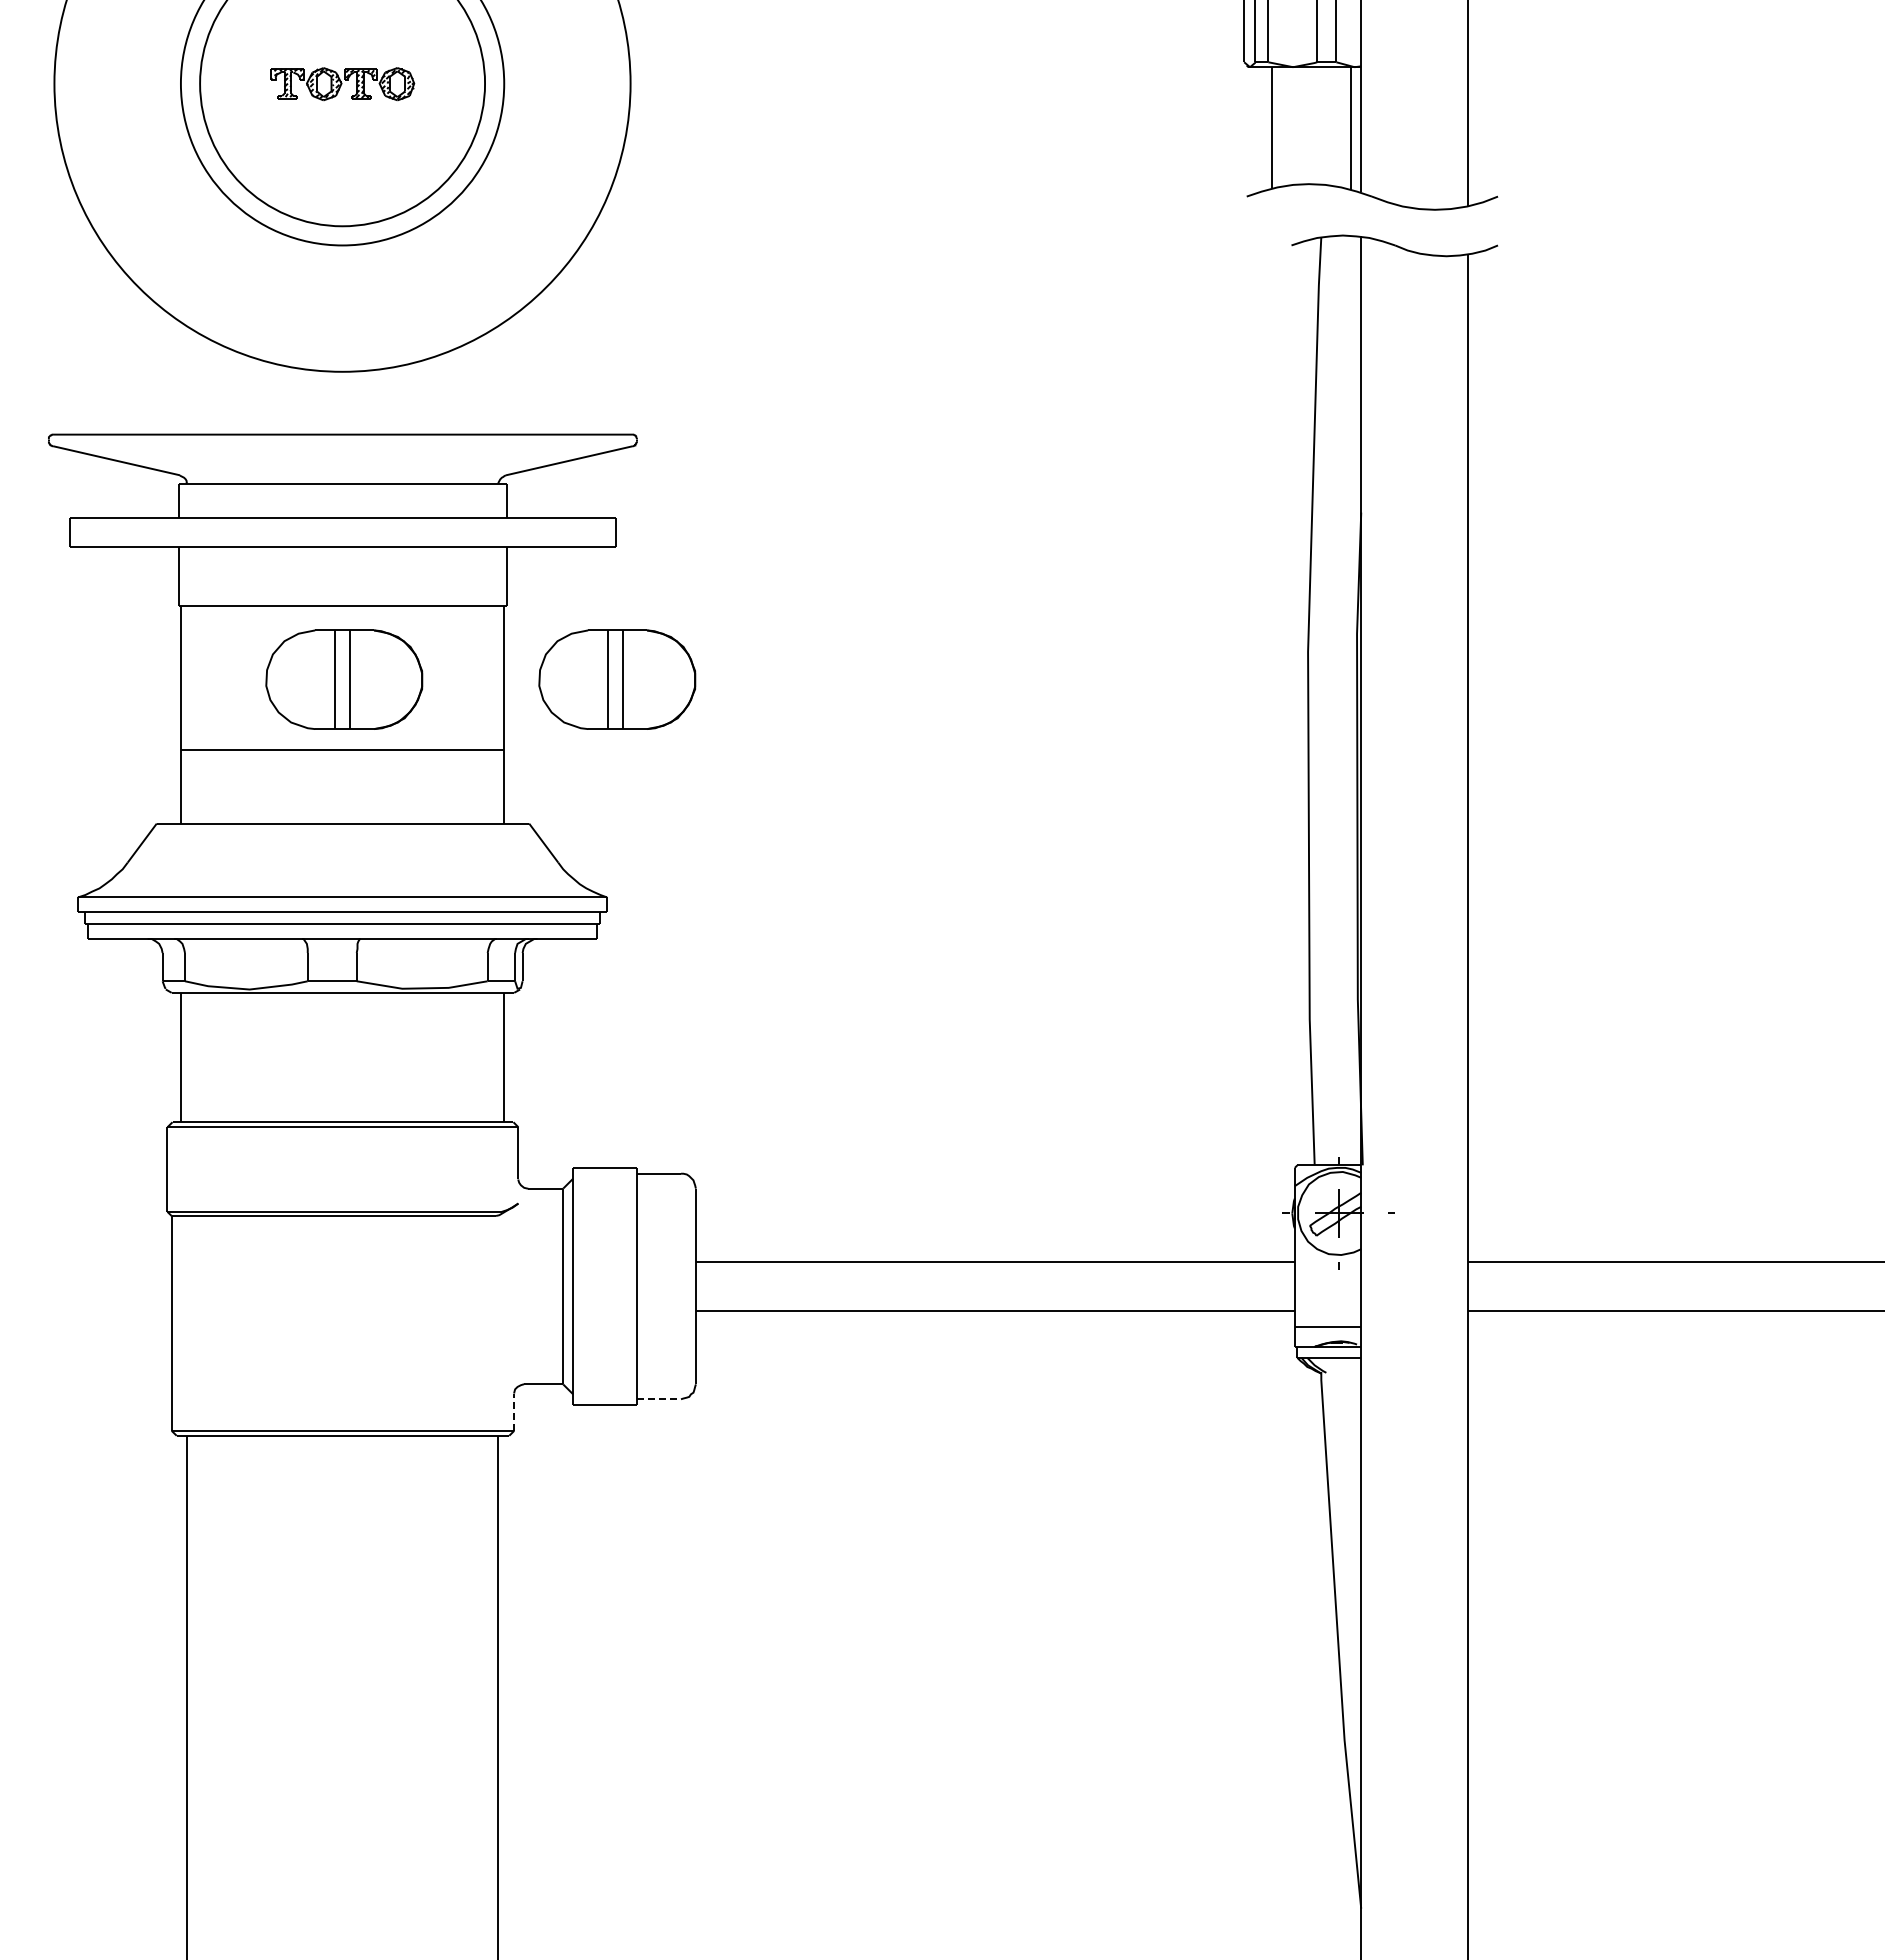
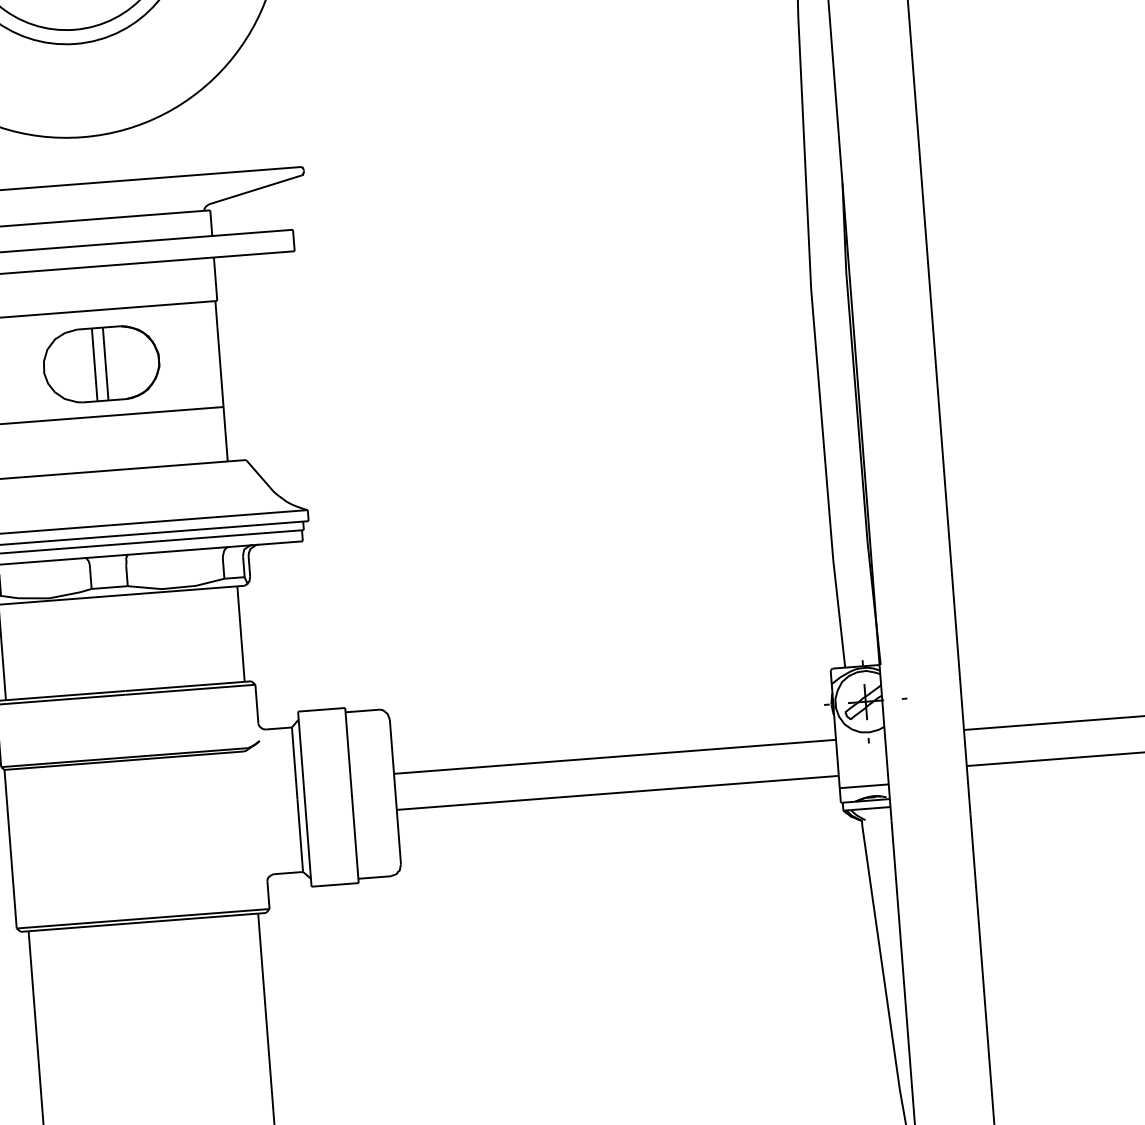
part: (617, 679) -> (303, 348), removed
line: (659, 1399) -> (374, 877), dashed -> solid
line: (514, 1412) -> (268, 895), dashed -> solid

